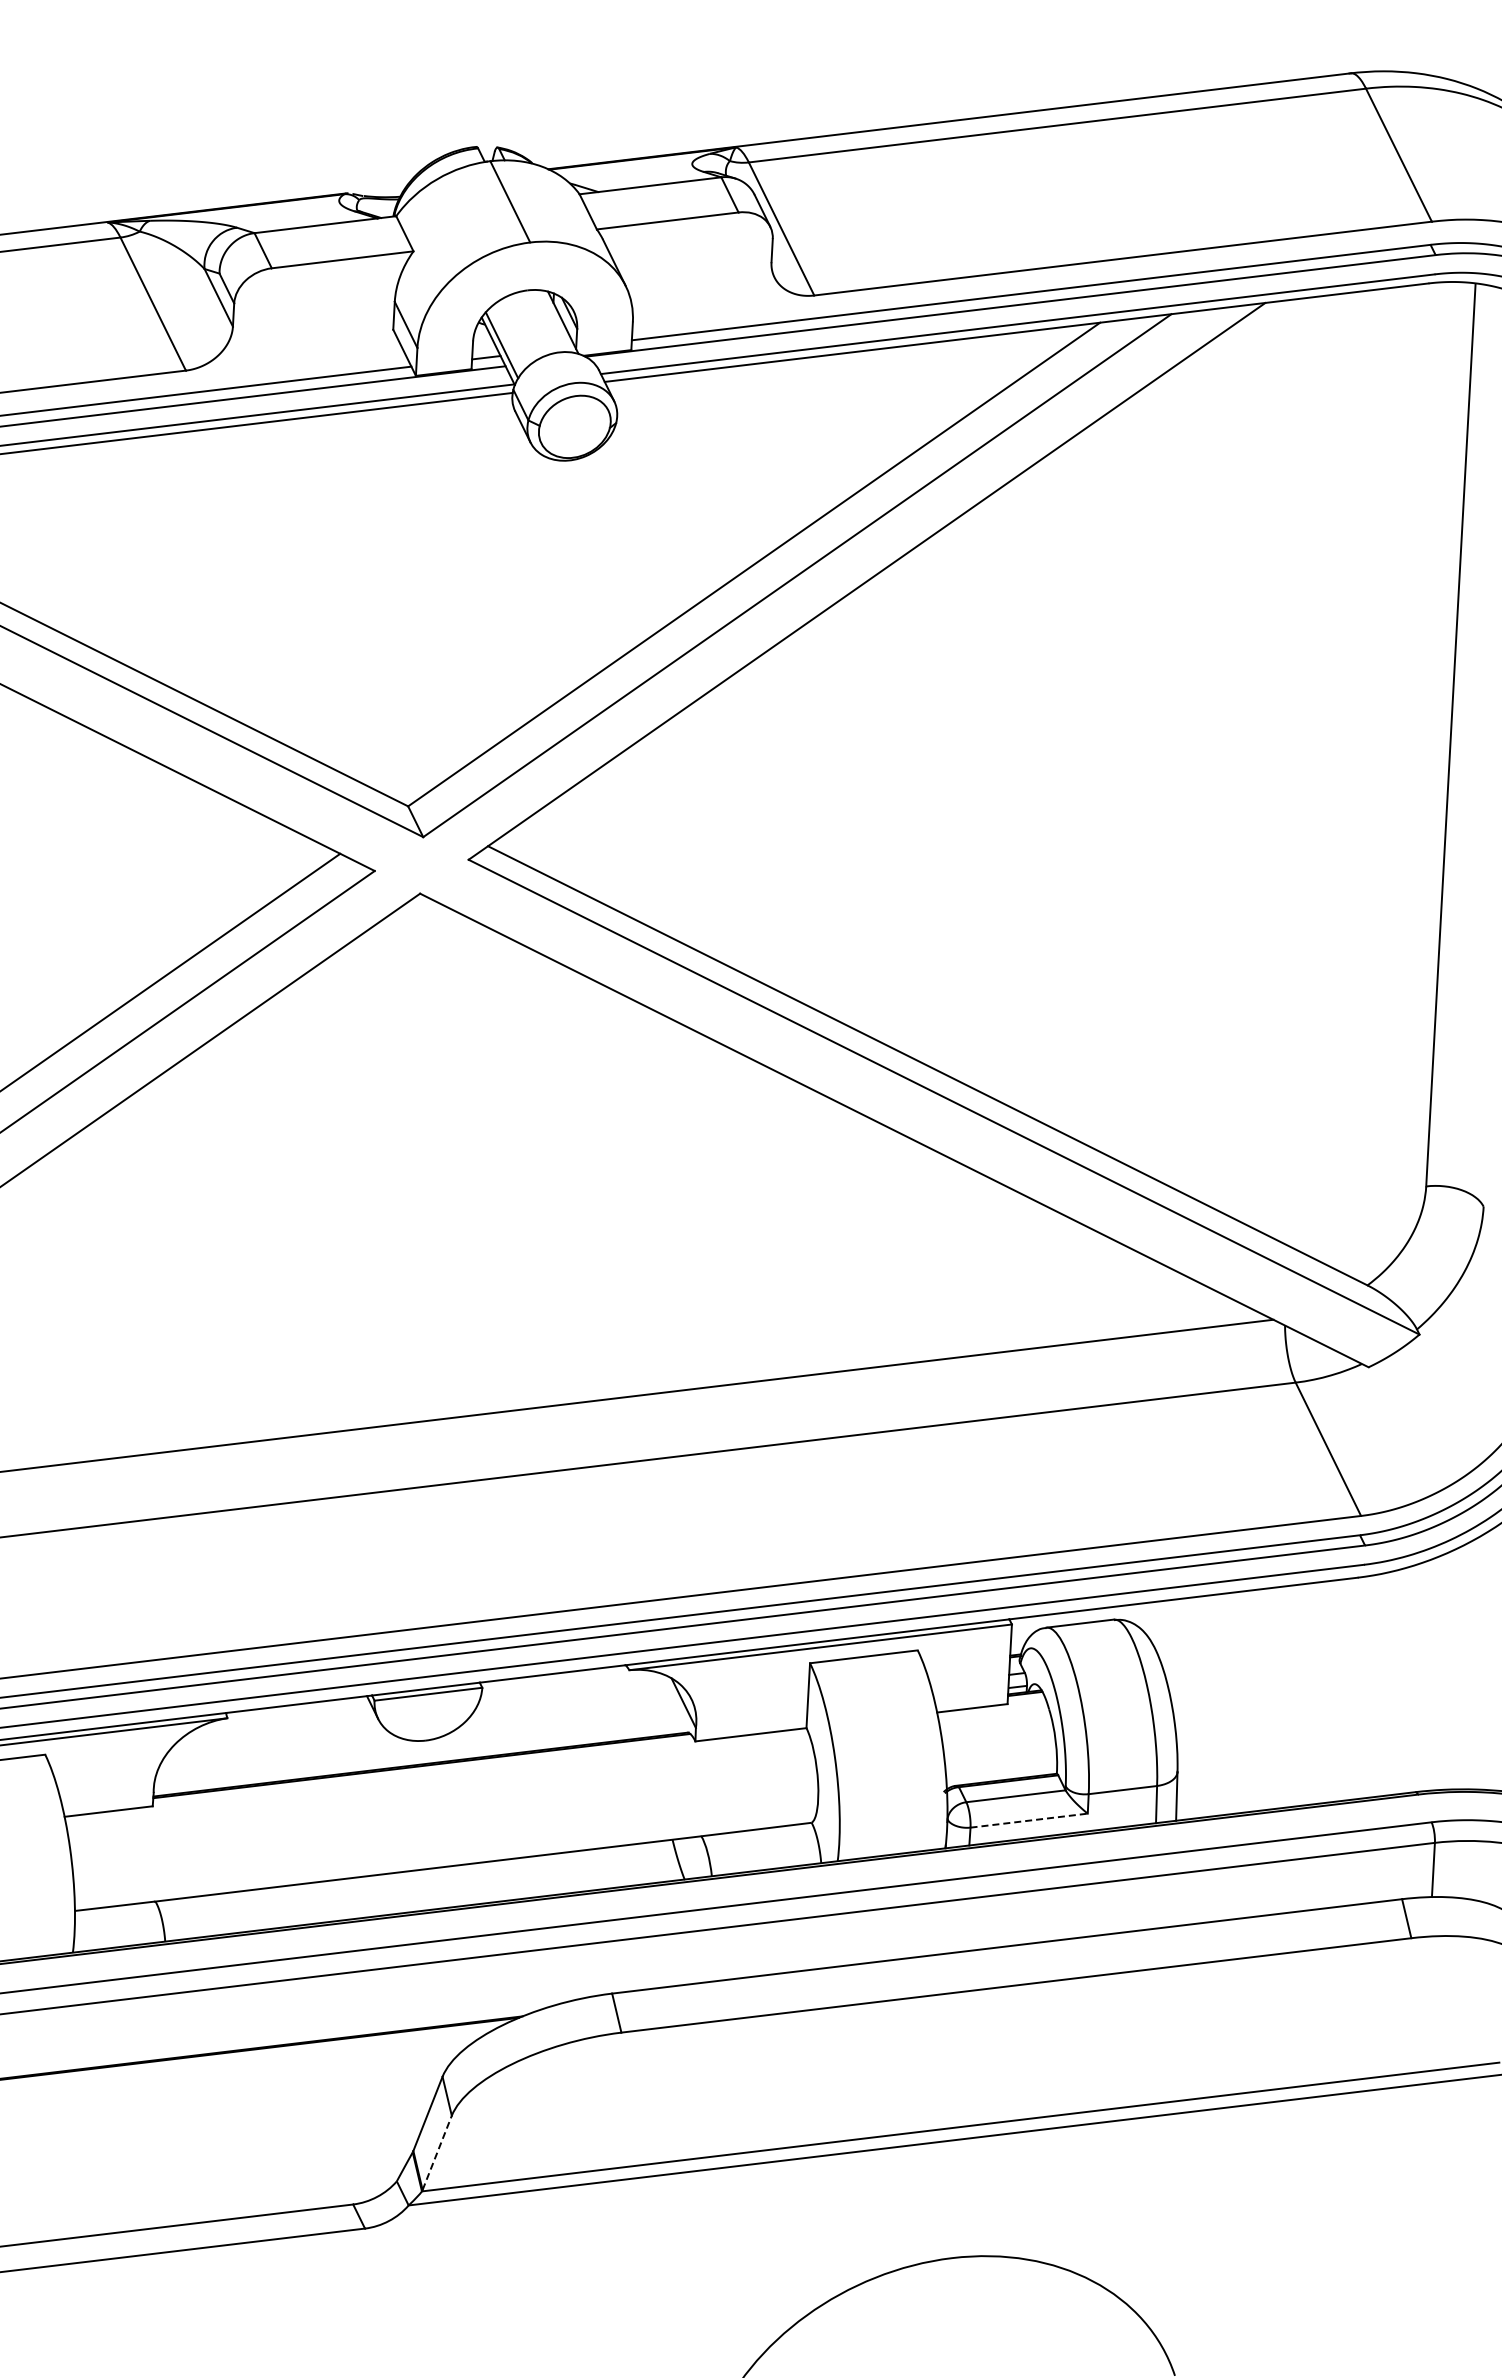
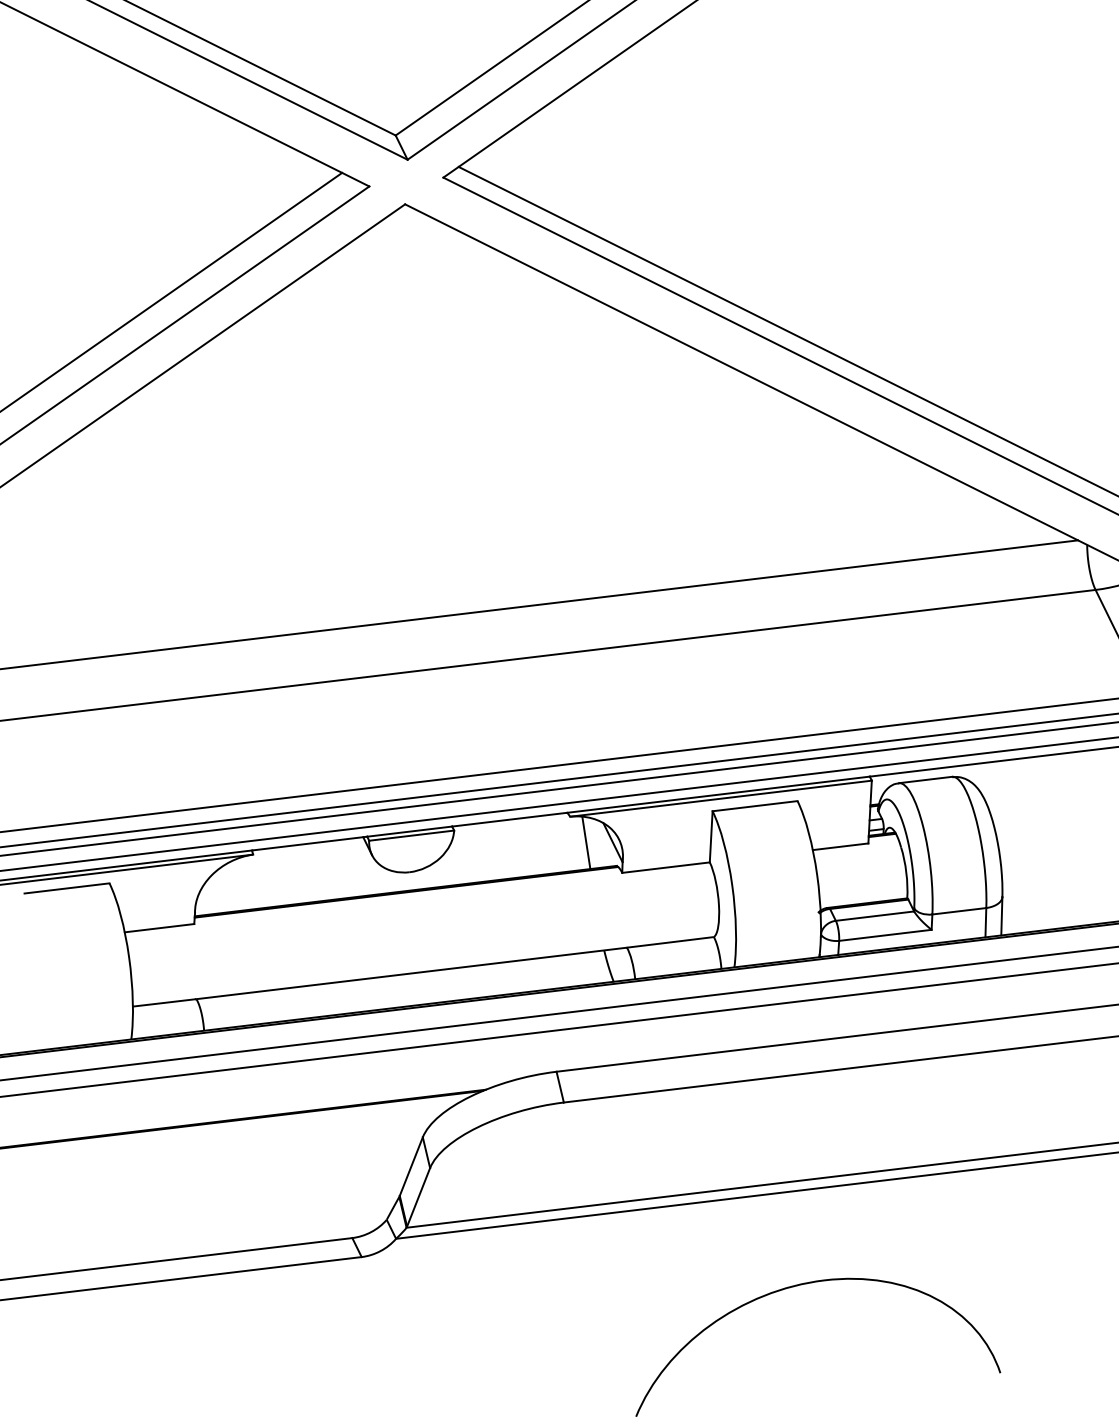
line: (649, 1703) -> (586, 842), added
line: (1029, 1820) -> (885, 935), dashed -> solid
line: (437, 2152) -> (418, 1197), dashed -> solid

